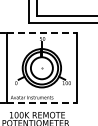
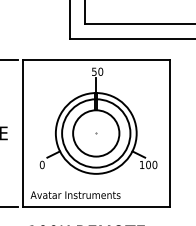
line: (41, 33) -> (95, 60), dashed -> solid
line: (41, 103) -> (95, 207), dashed -> solid

